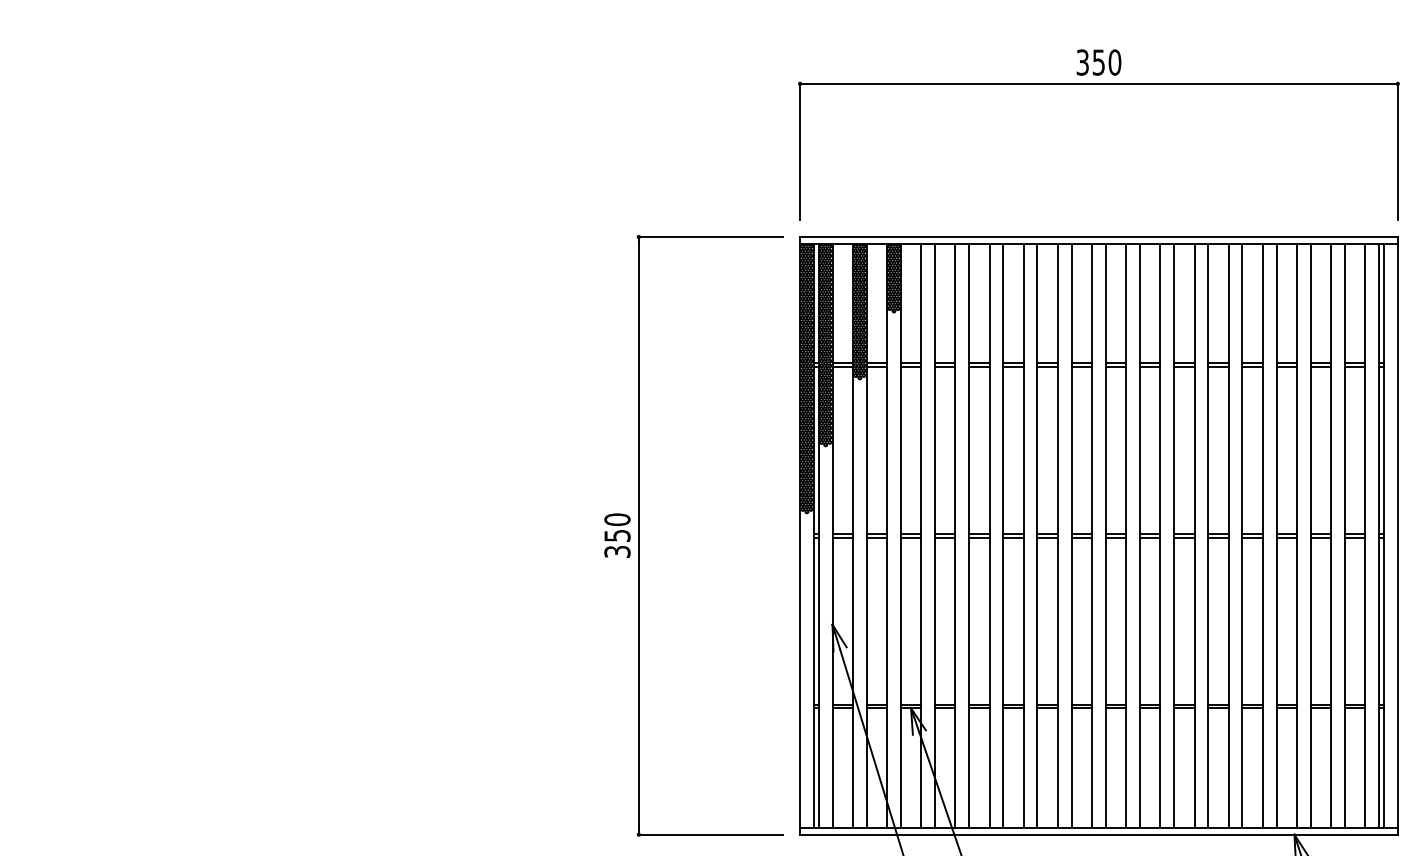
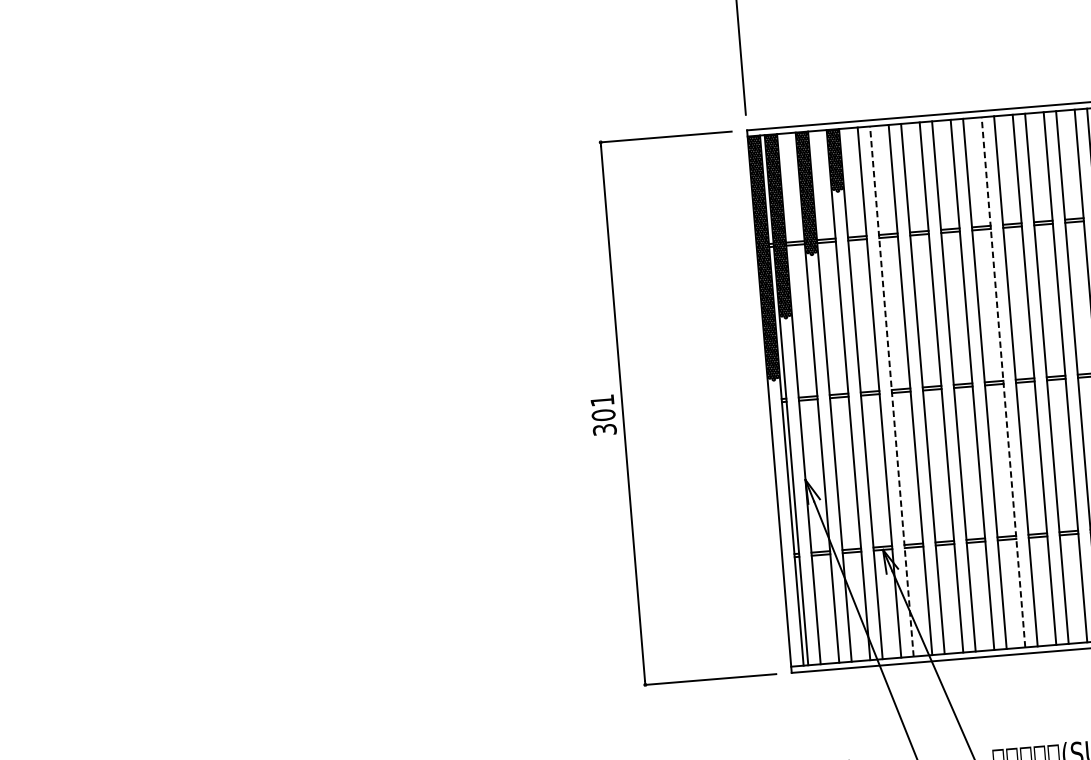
text: (617, 527) -> (603, 407), 350 -> 301
line: (934, 535) -> (891, 391), solid -> dashed
line: (1057, 535) -> (1003, 382), solid -> dashed

